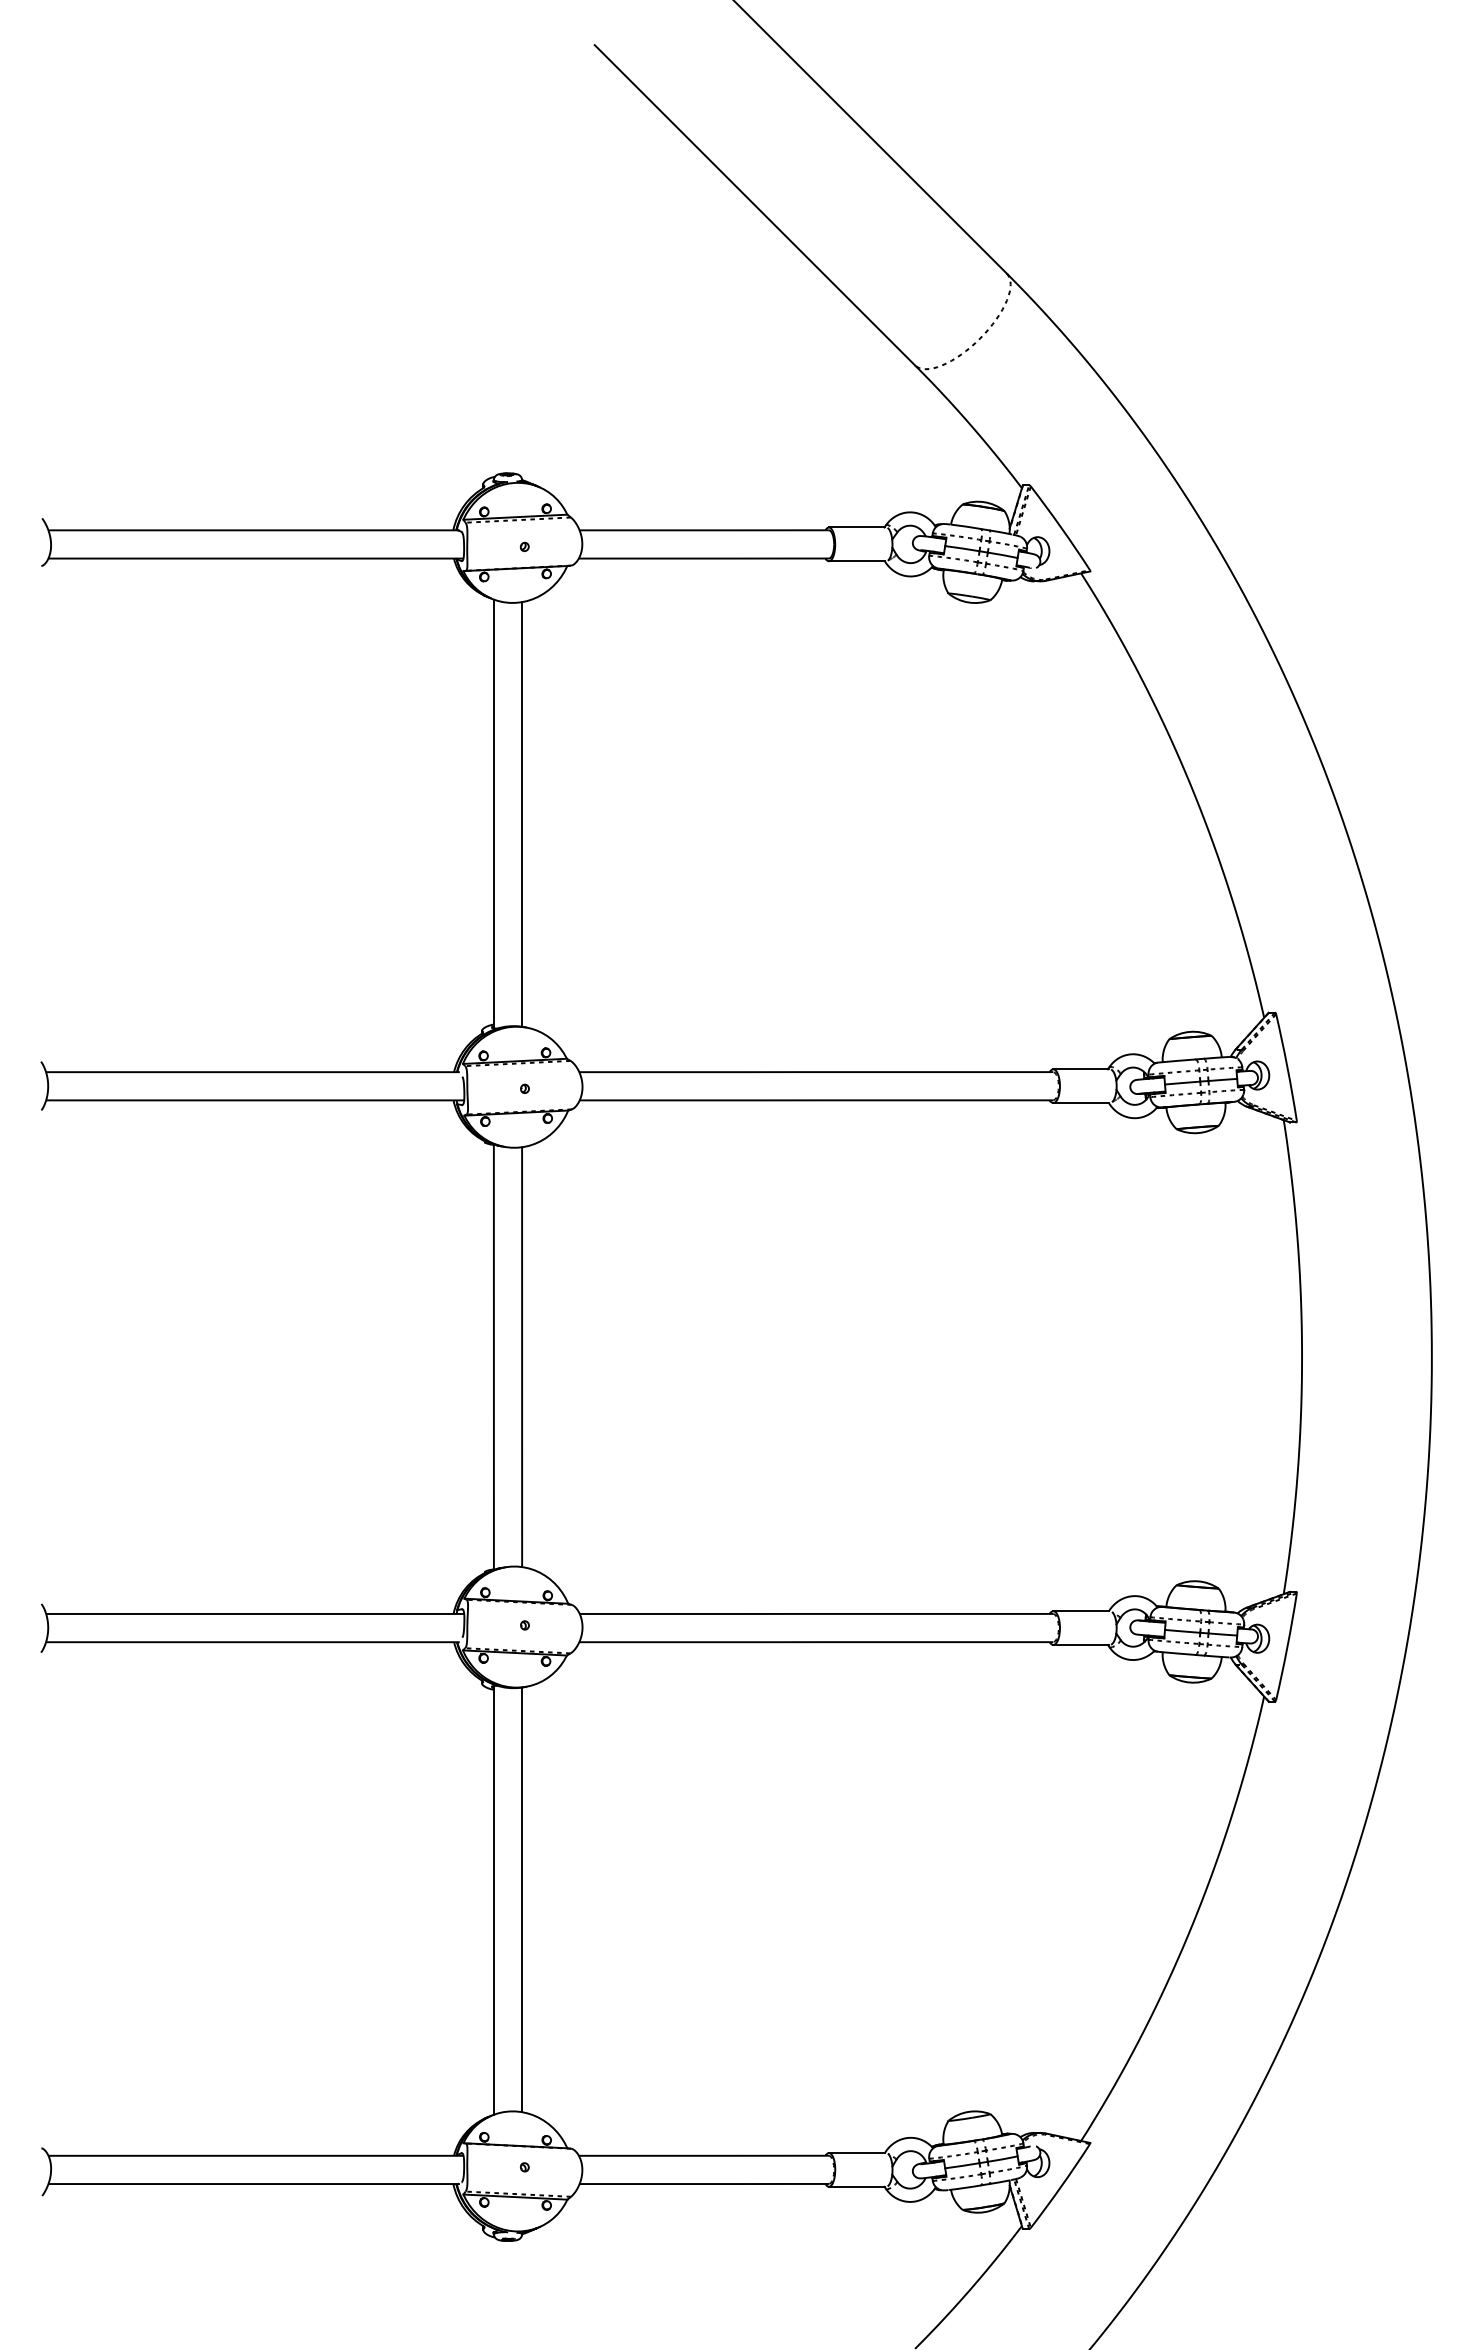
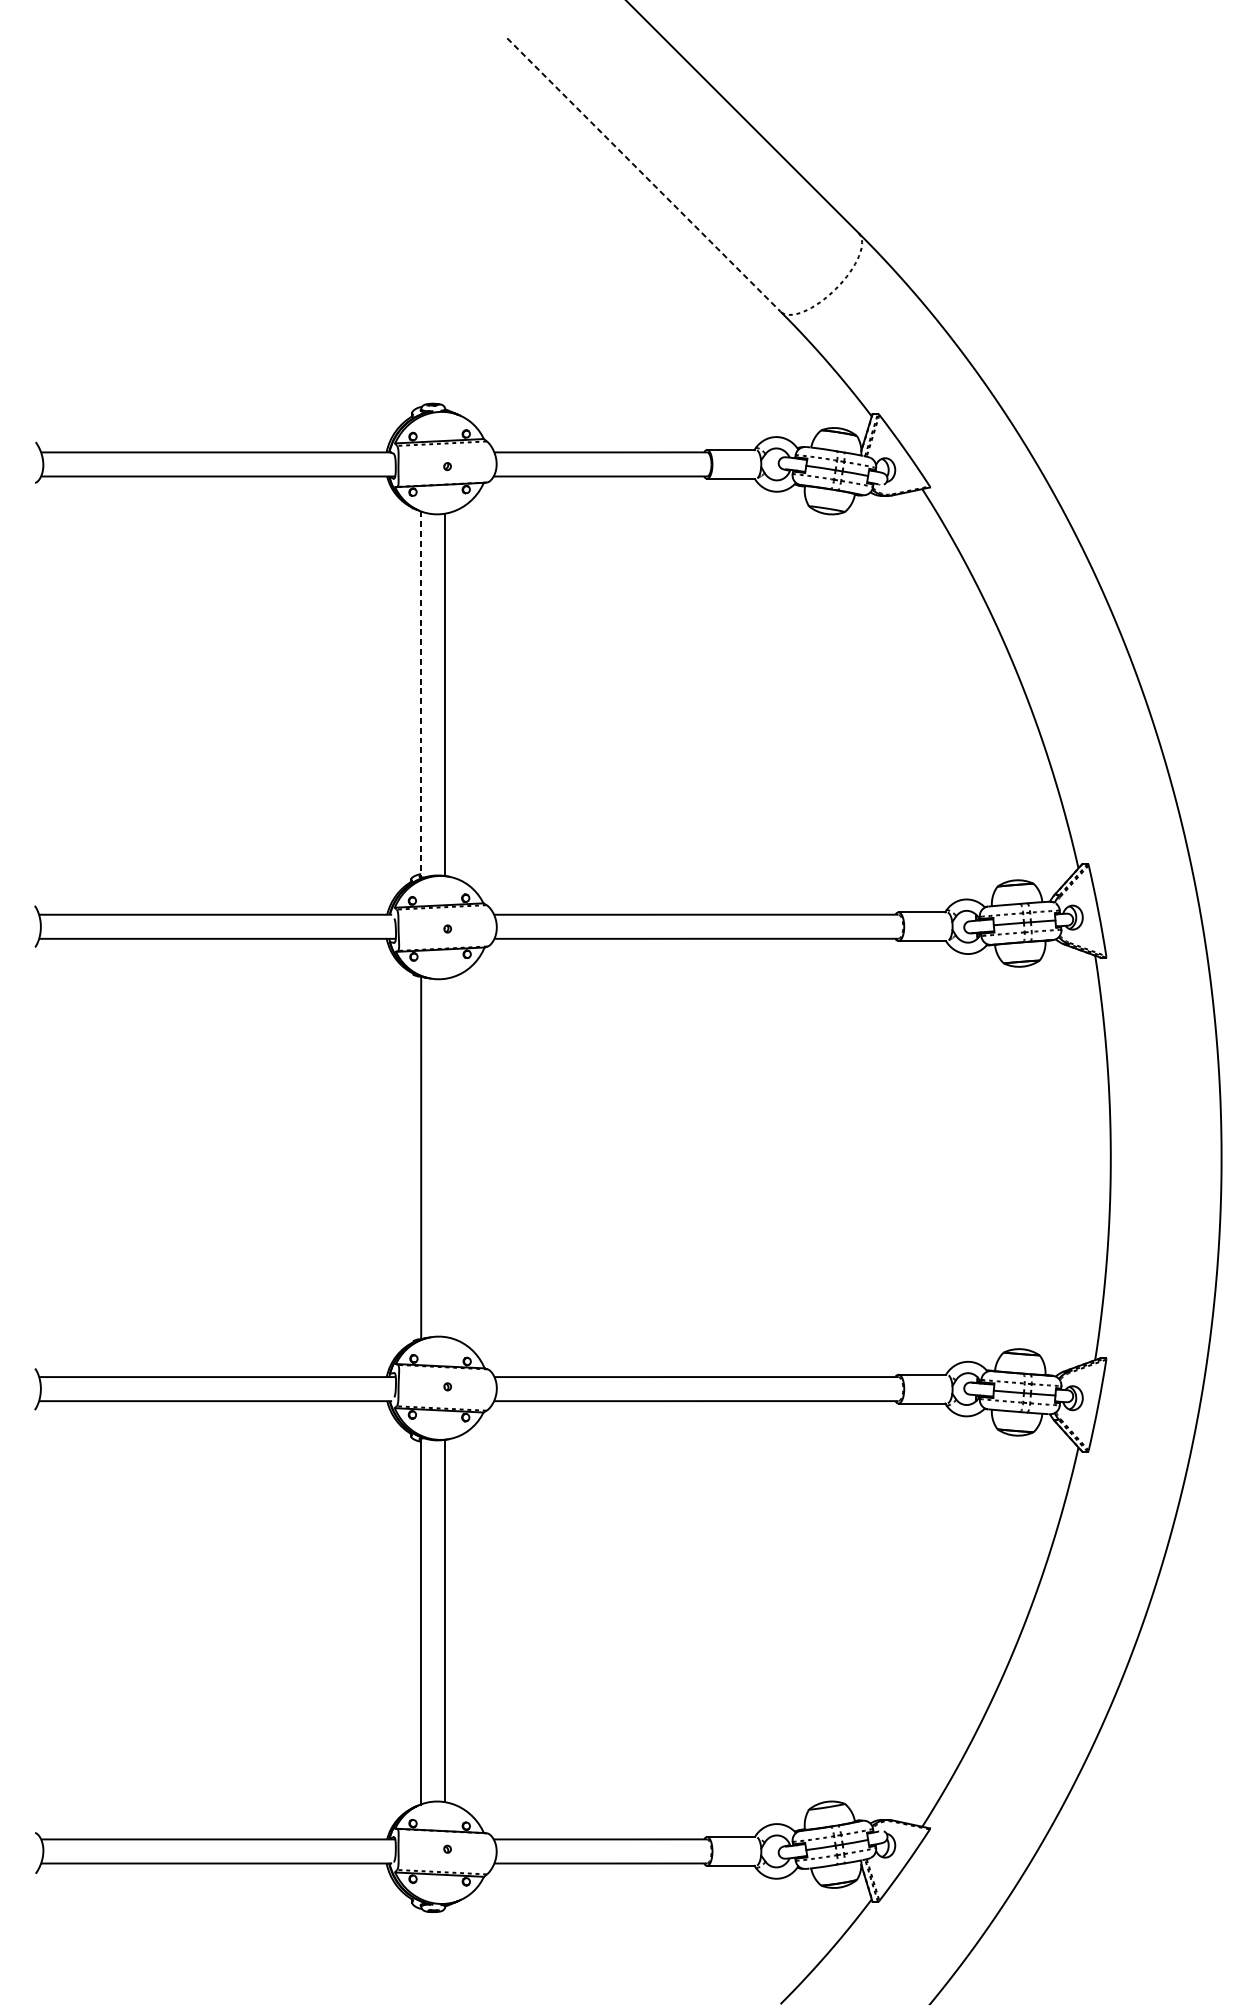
line: (755, 205) -> (644, 175), solid -> dashed
line: (493, 814) -> (420, 694), solid -> dashed
line: (522, 1357) -> (445, 1158), removed

